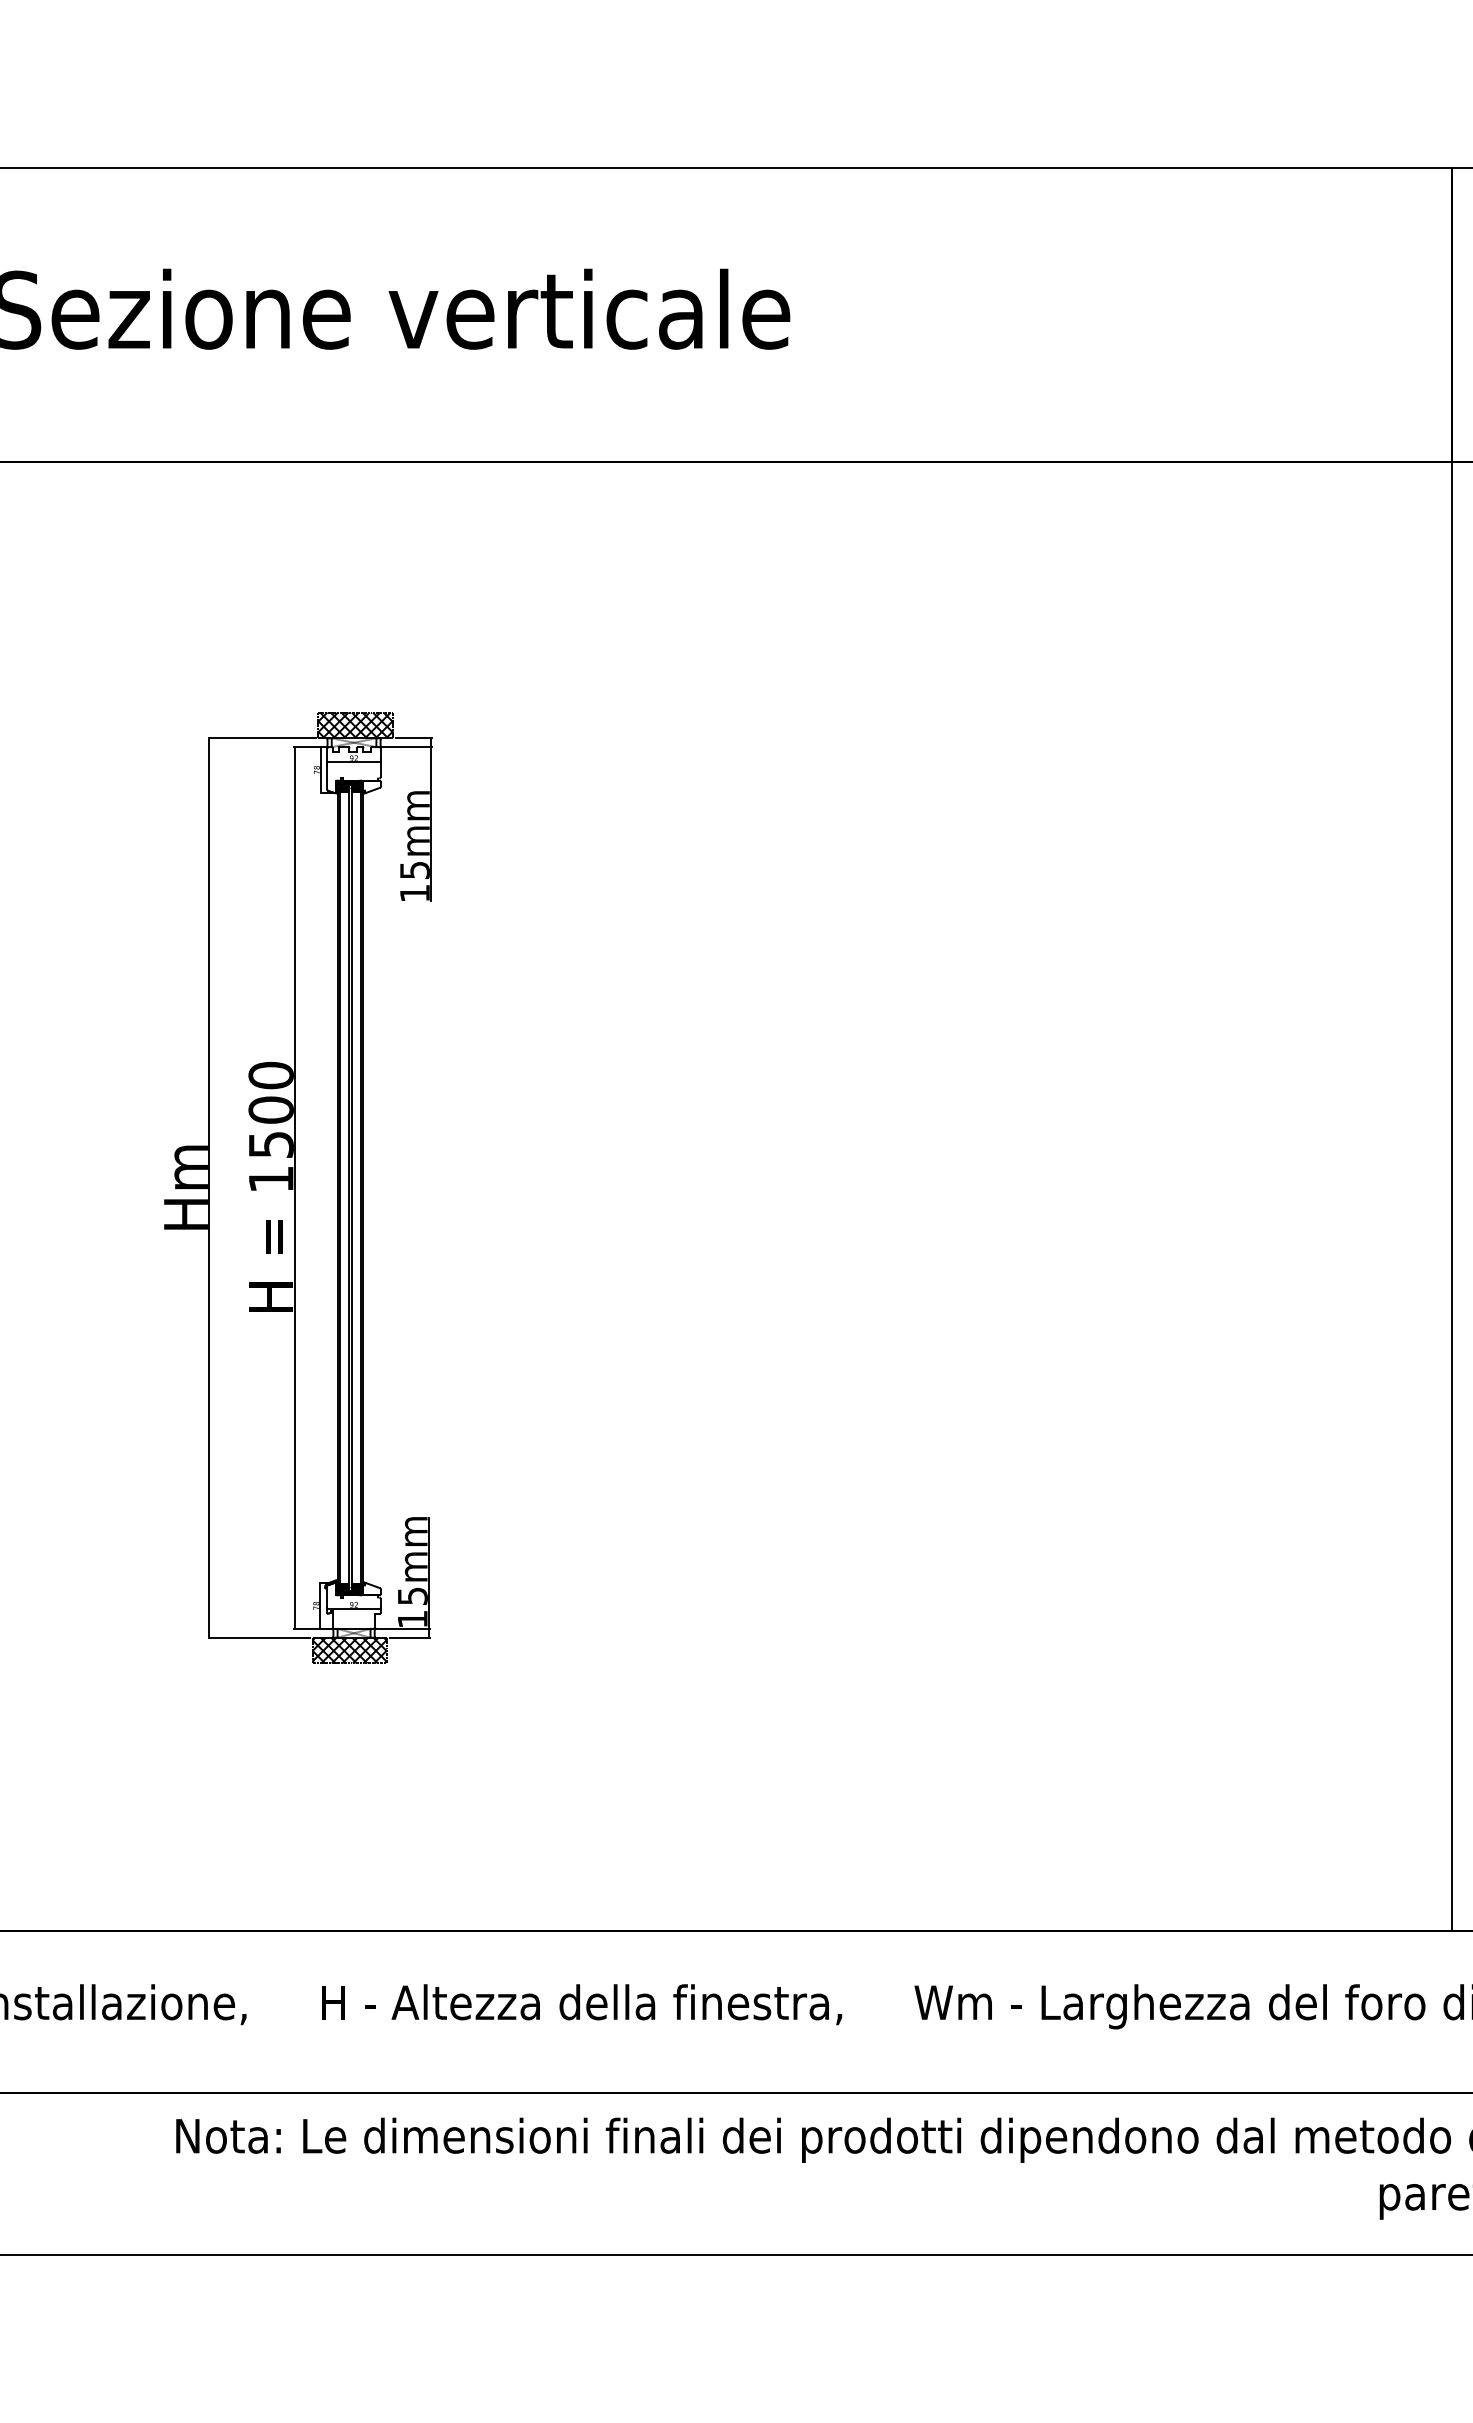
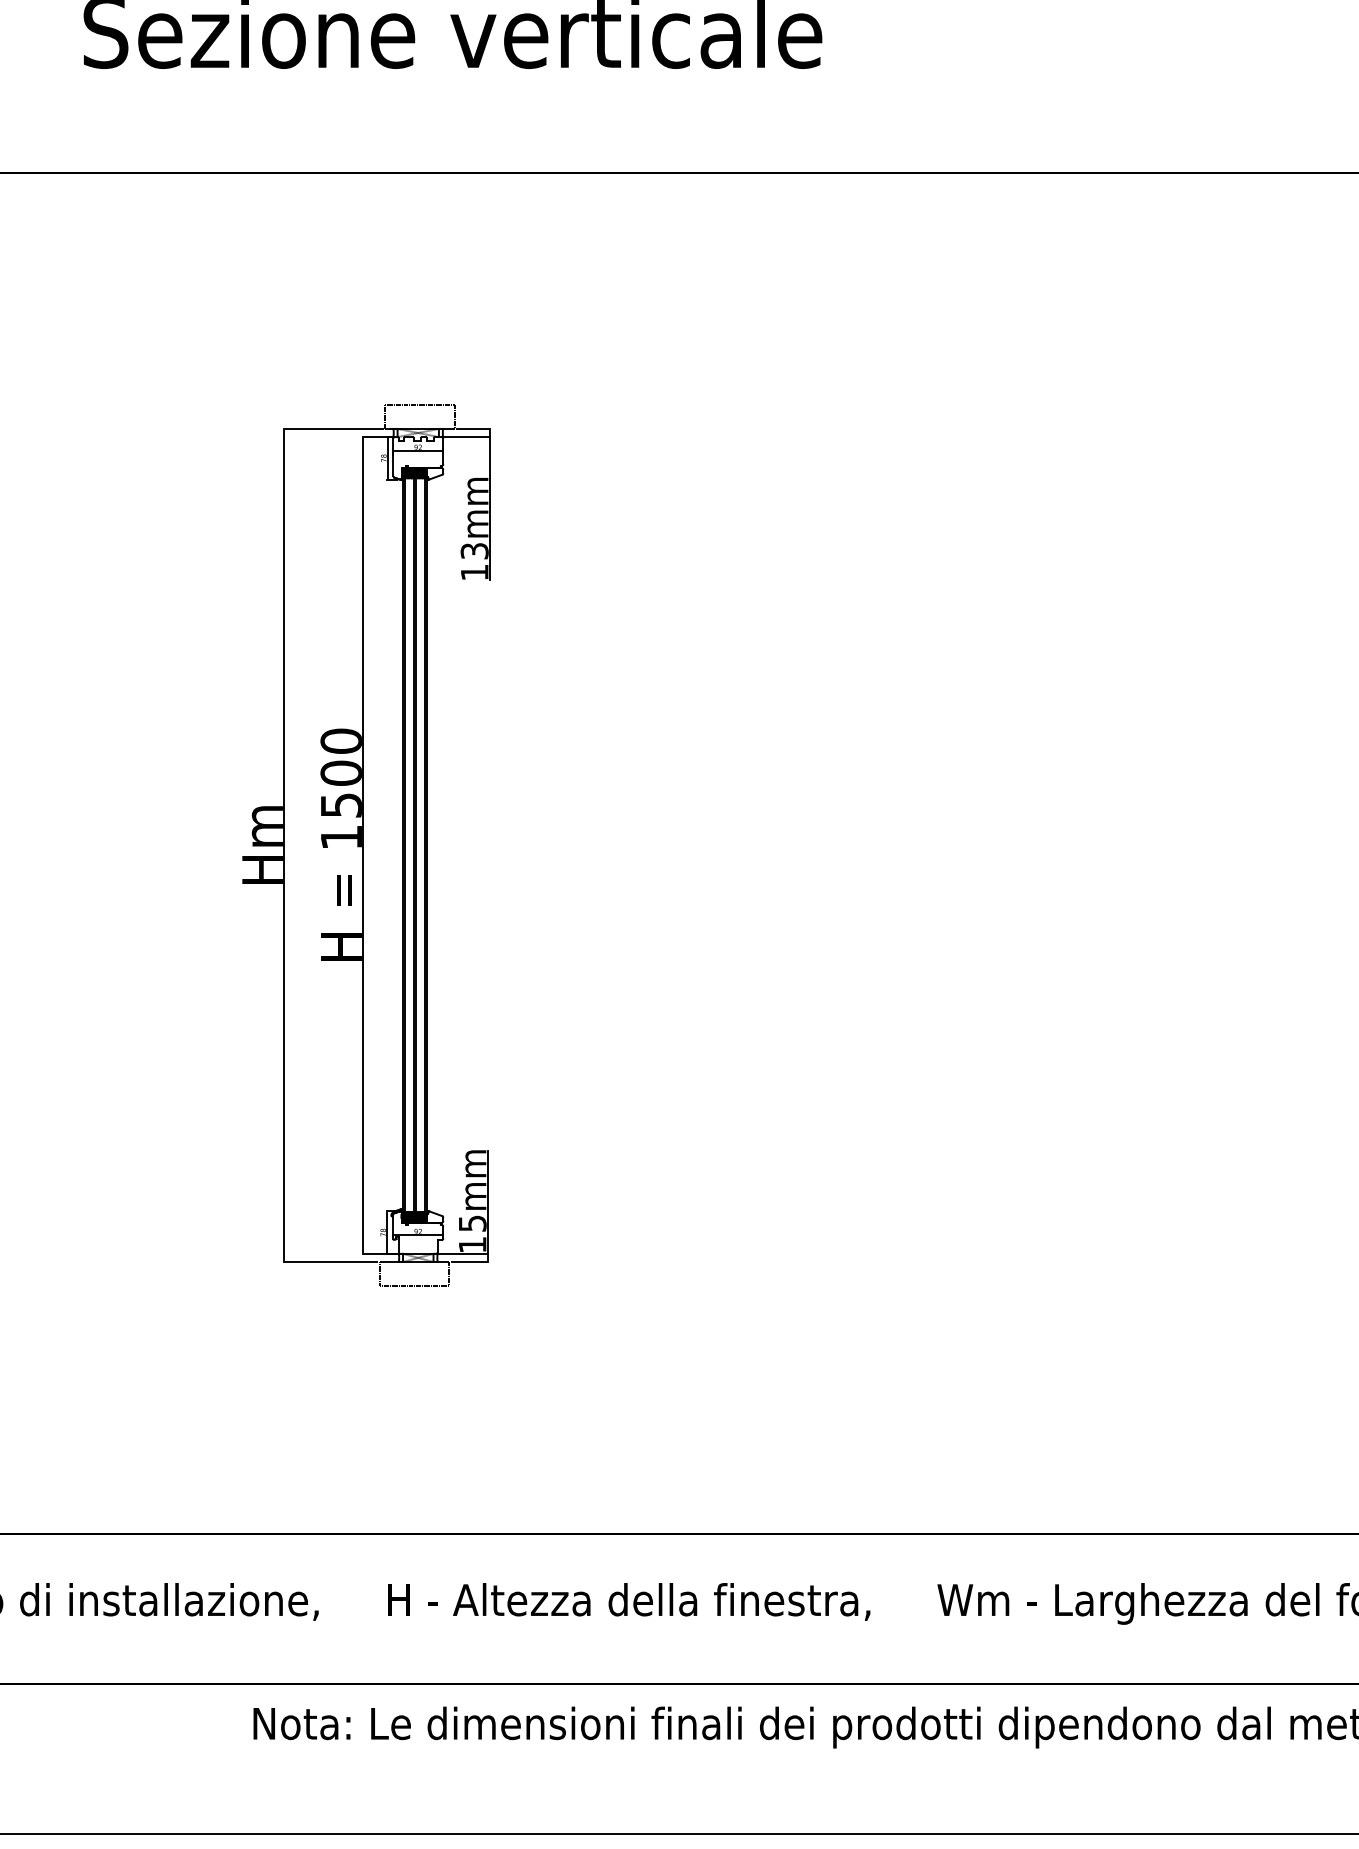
hatch: (355, 725) -> (419, 417), removed
text: (414, 869) -> (474, 550), 15mm -> 13mm
hatch: (349, 1650) -> (414, 1273), removed

